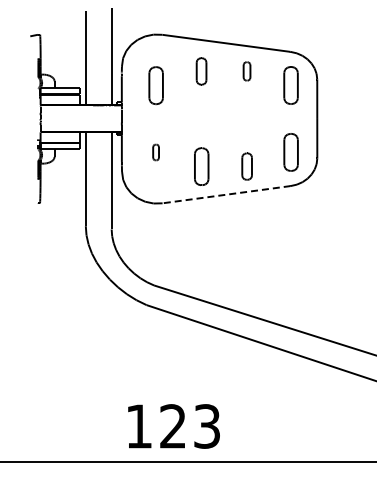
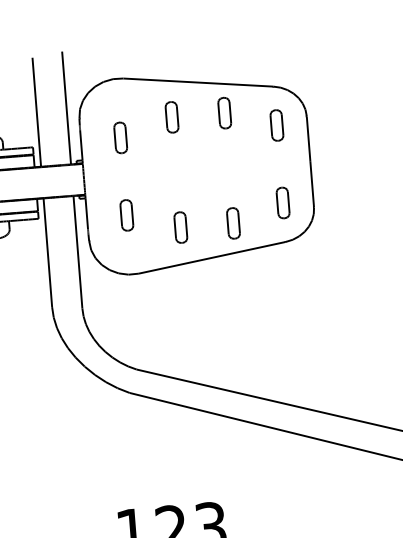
part: (246, 71) -> (224, 113), size x1.43
part: (155, 85) -> (120, 137), size x0.71
part: (290, 85) -> (276, 125), size x0.71
part: (155, 152) -> (126, 215), size x1.67
part: (290, 152) -> (282, 203), size x0.71
part: (201, 166) -> (180, 227), size x0.71
line: (226, 194) -> (212, 257), dashed -> solid

